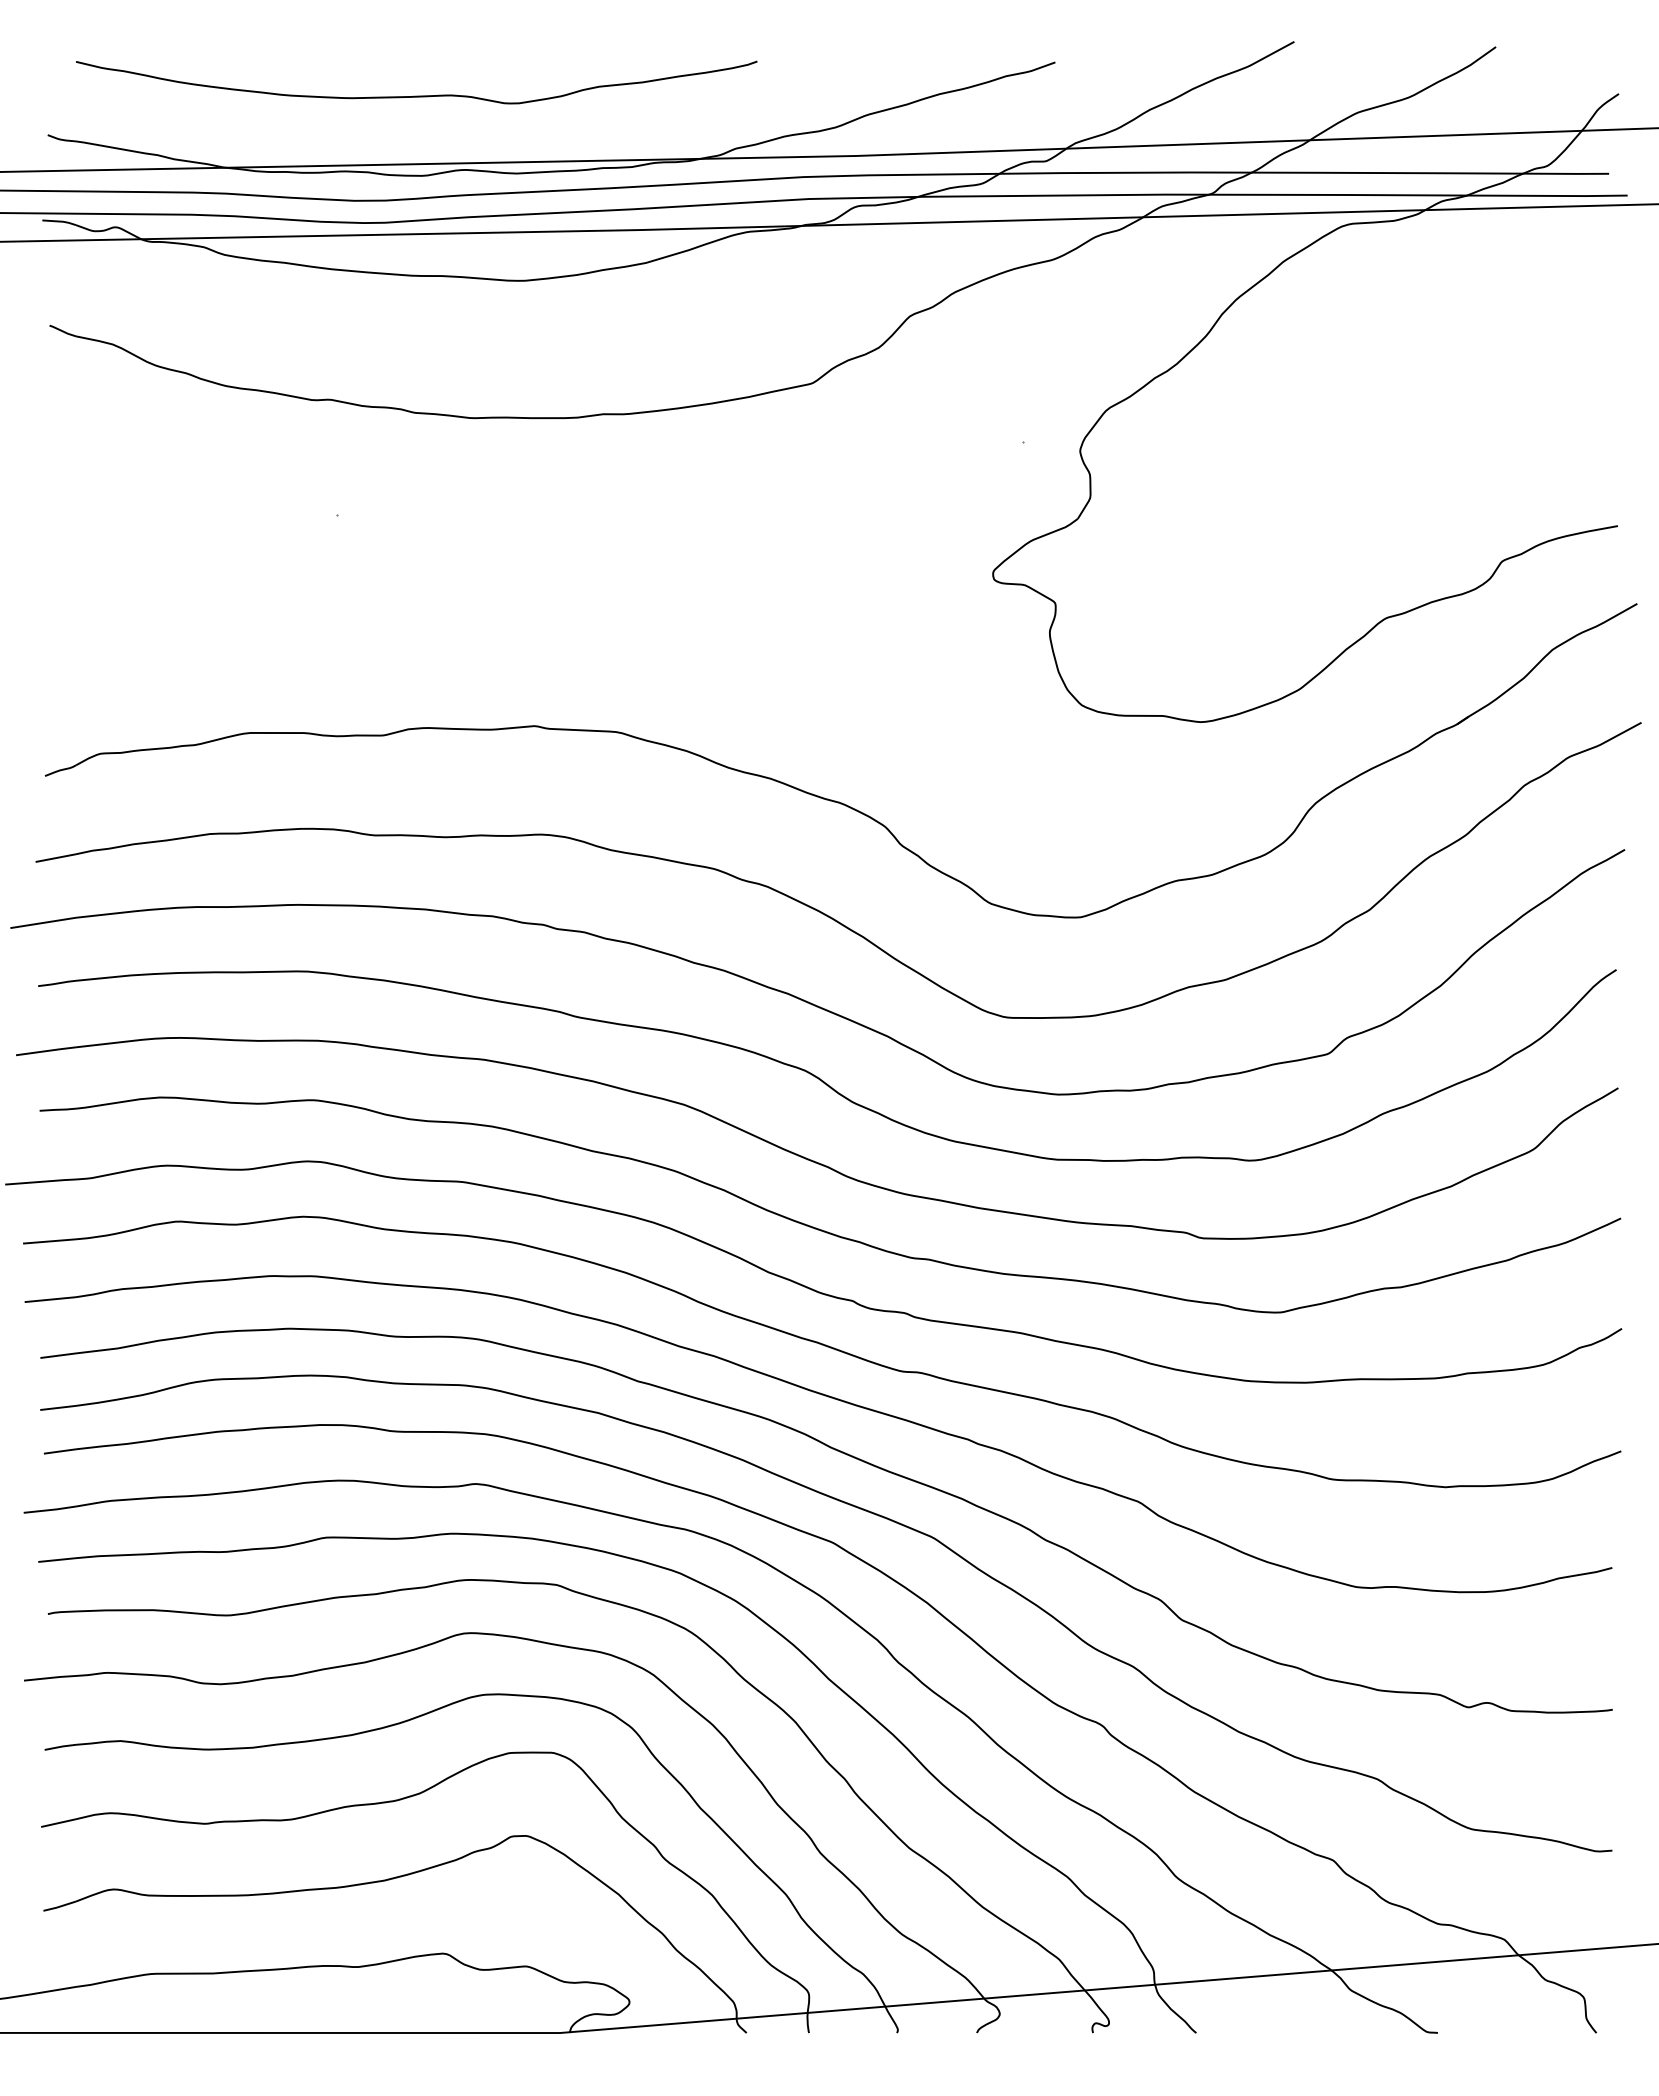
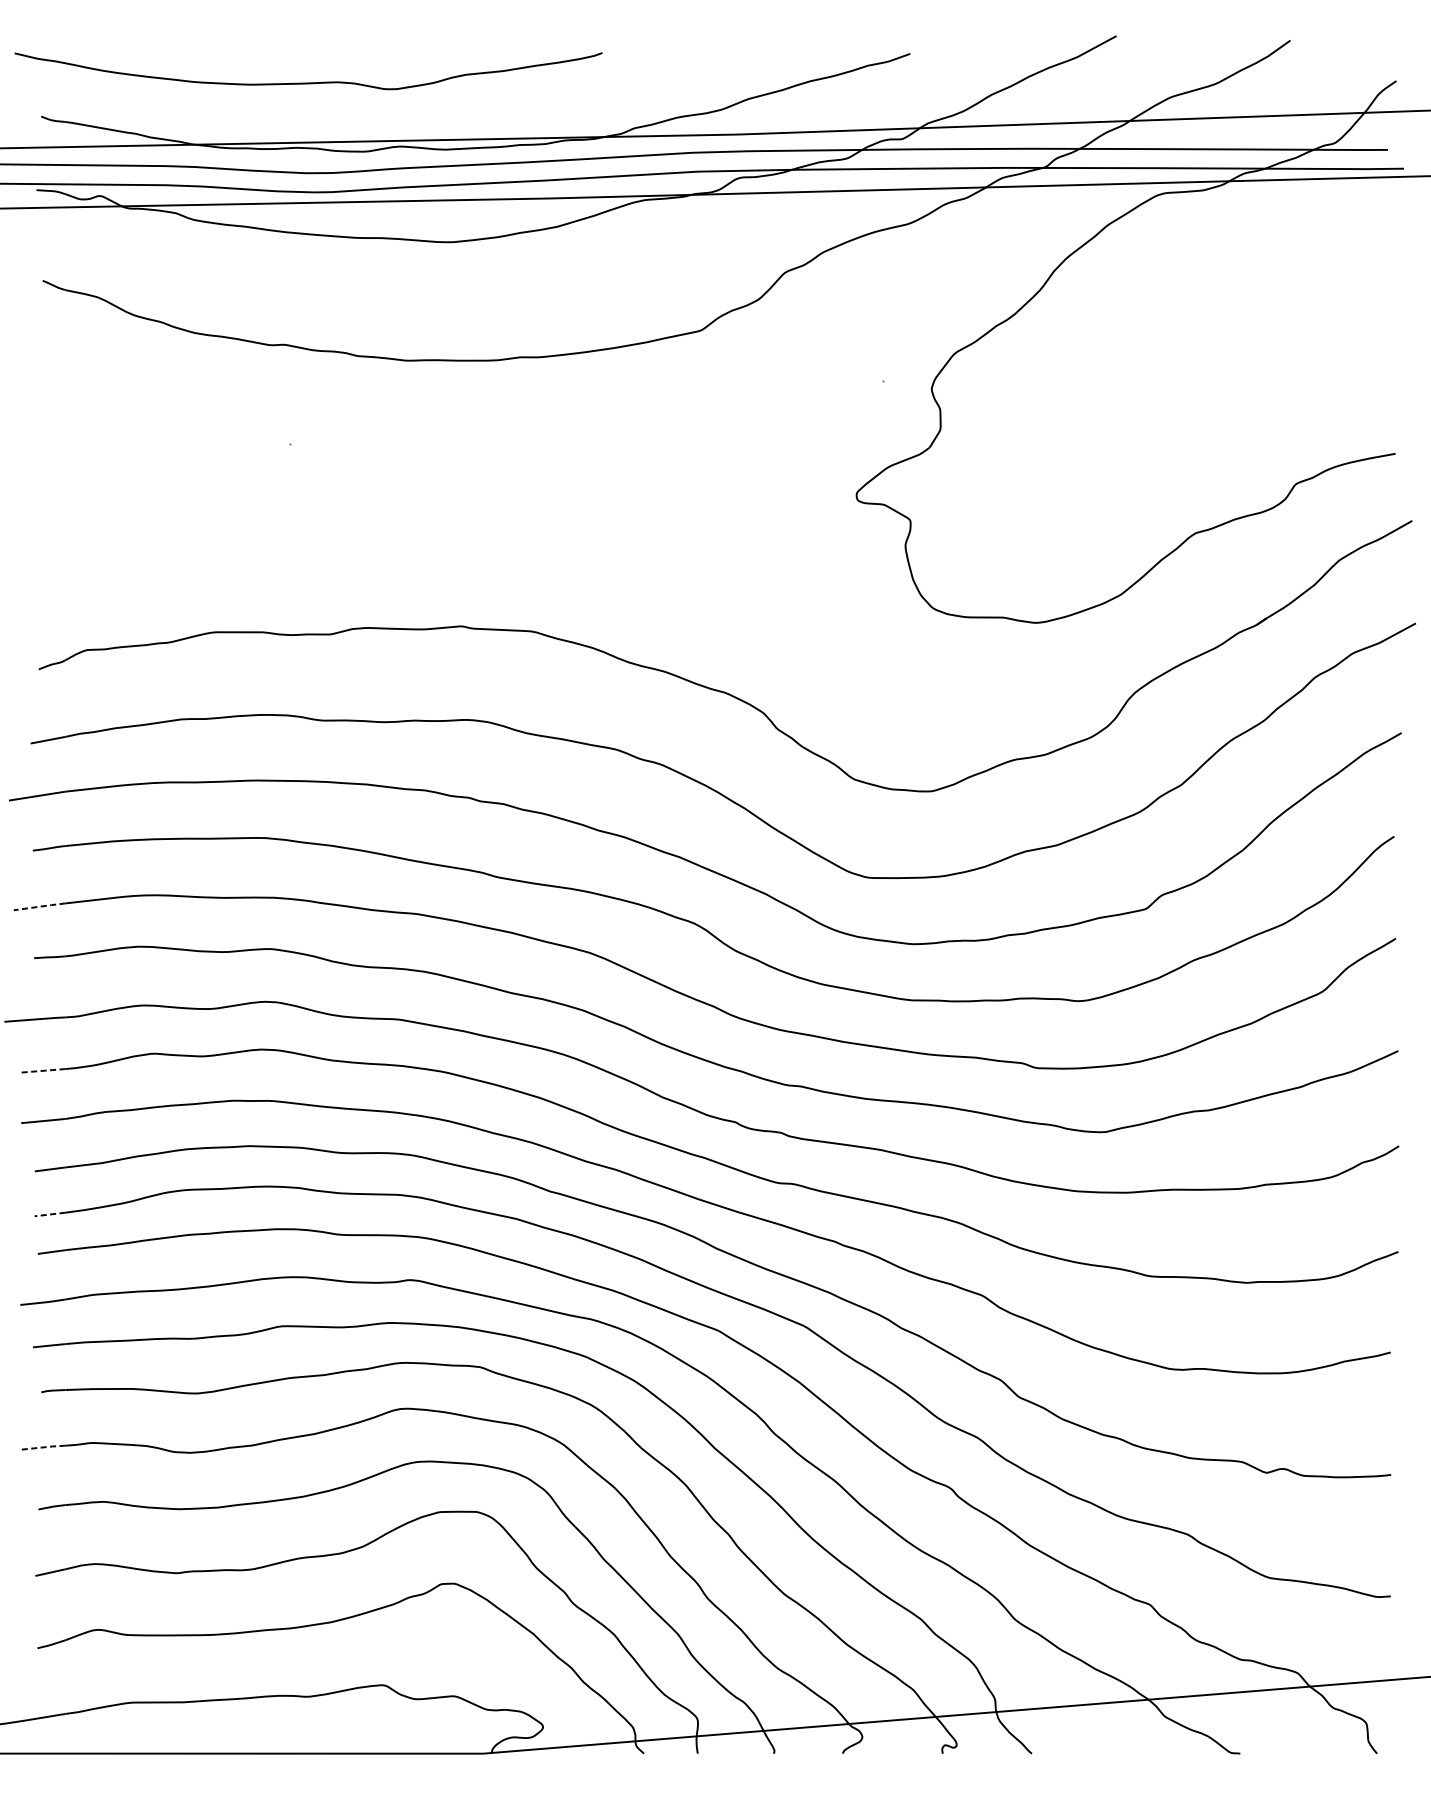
curve: (416, 95) -> (308, 82), moved
line: (46, 1051) -> (40, 907), solid -> dashed
line: (49, 1241) -> (42, 1070), solid -> dashed
line: (57, 1408) -> (49, 1214), solid -> dashed
line: (50, 1677) -> (43, 1447), solid -> dashed

